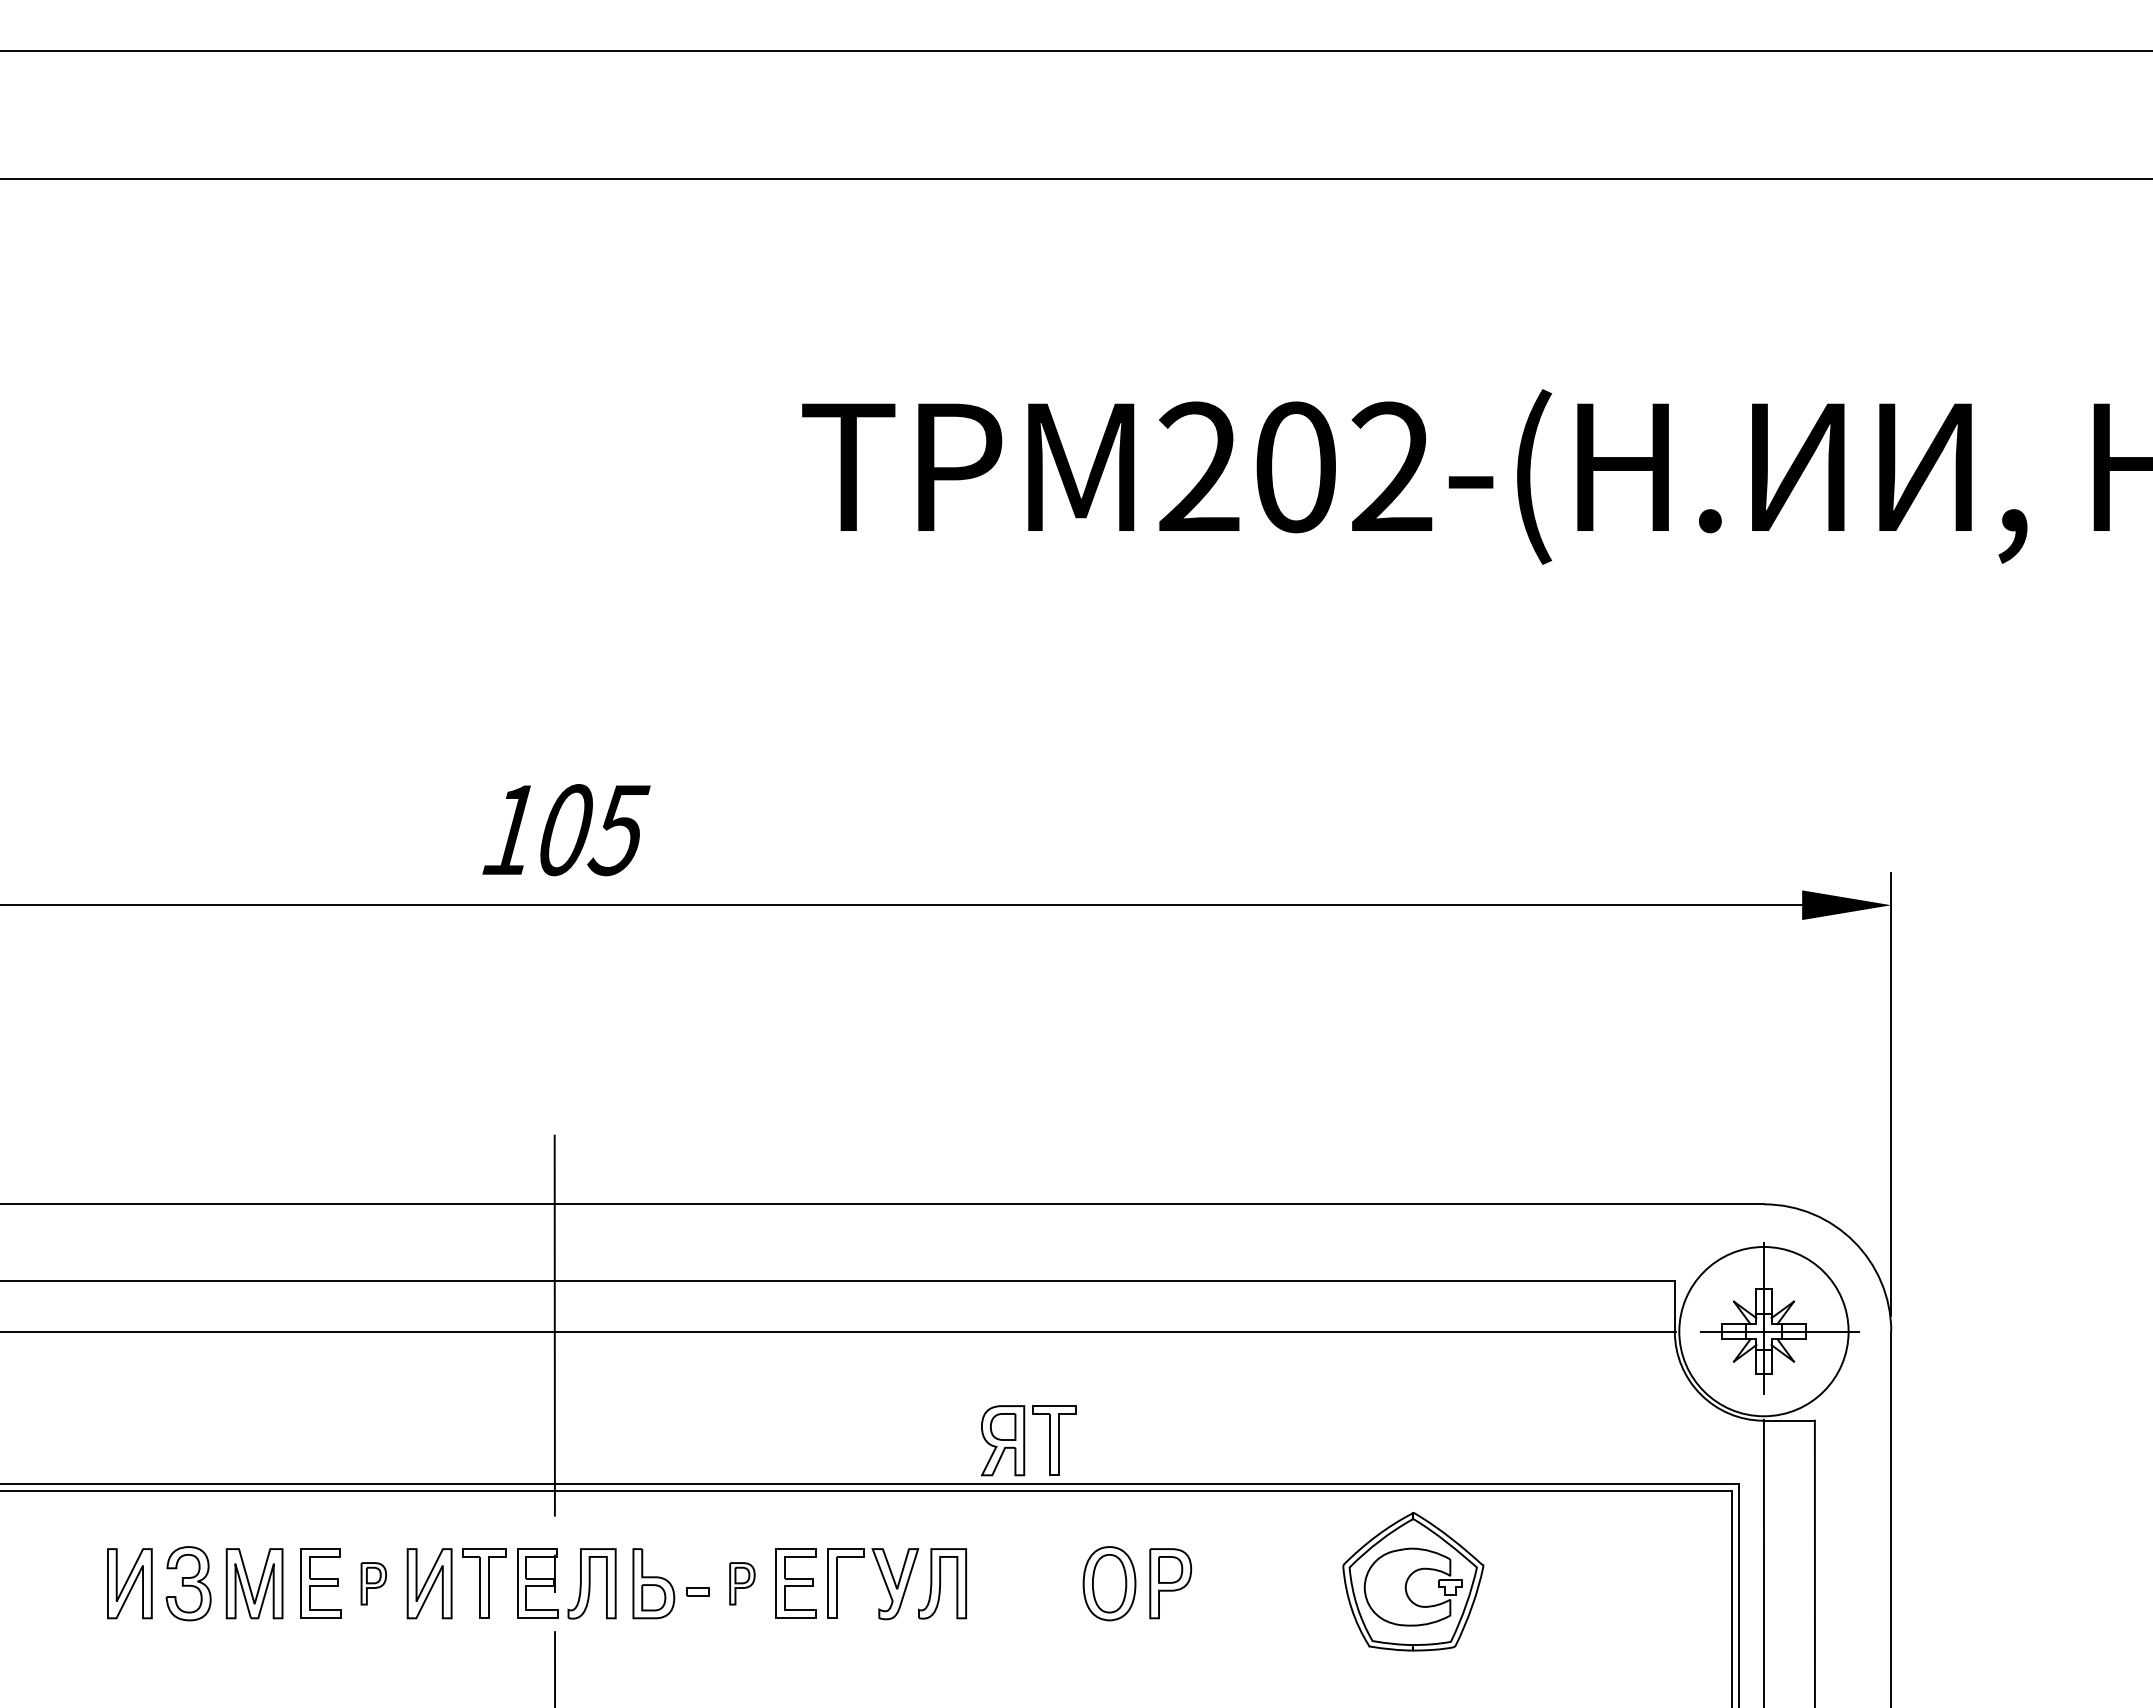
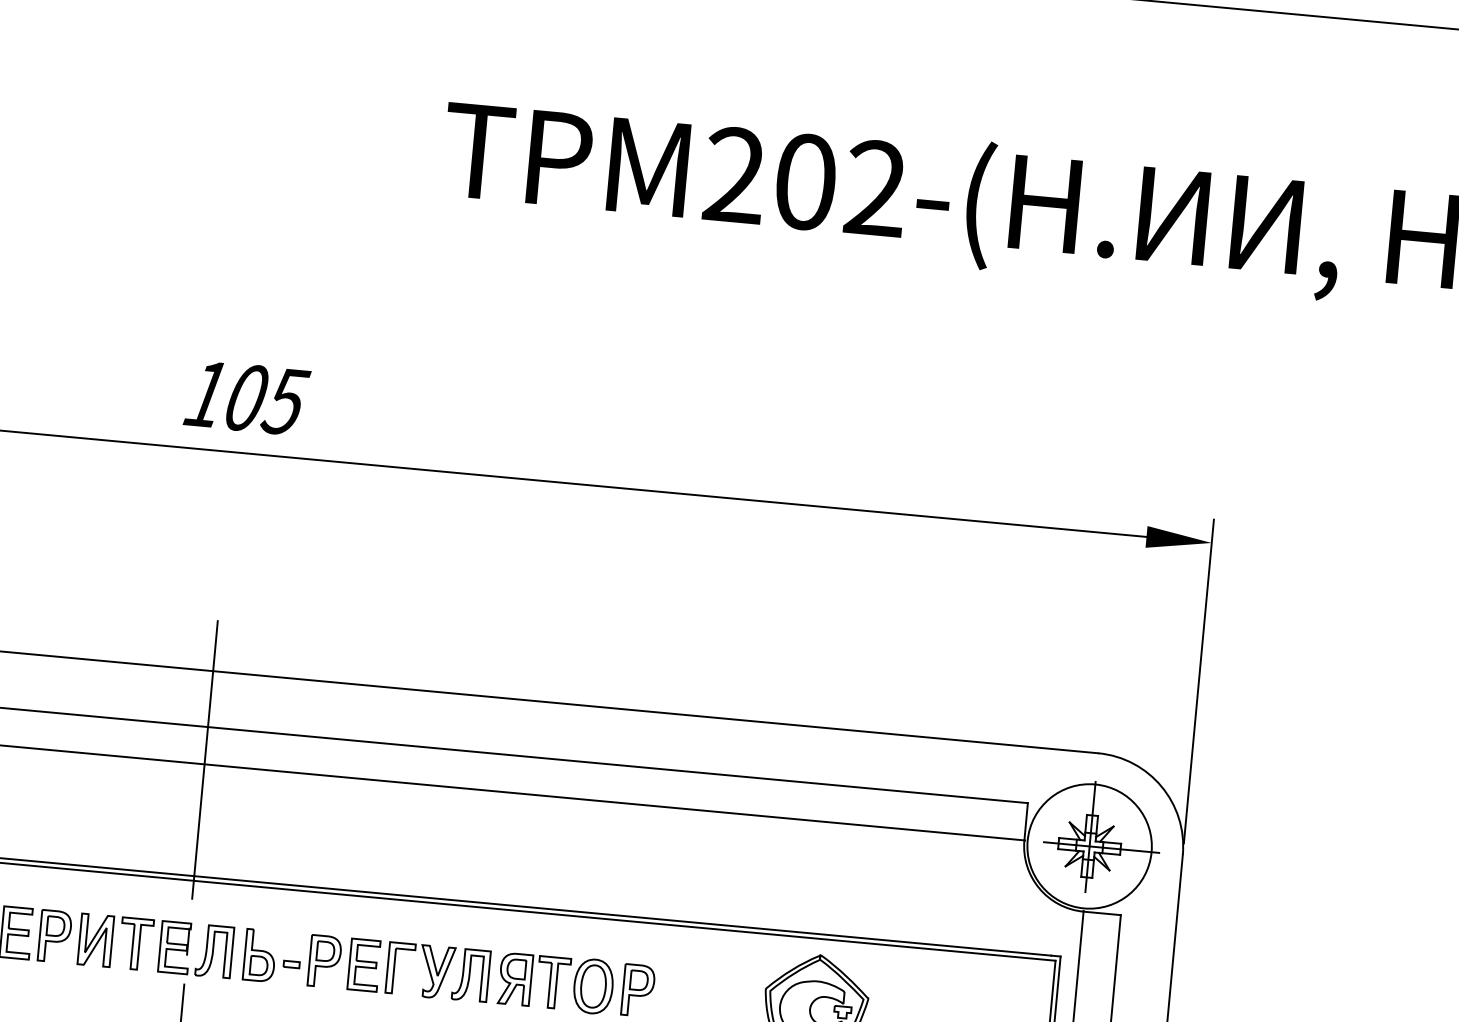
part: (1028, 1440) -> (534, 980), moved
part: (373, 1583) -> (54, 936), size x1.67
part: (742, 1583) -> (324, 961), size x1.67

